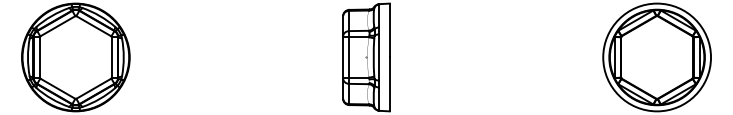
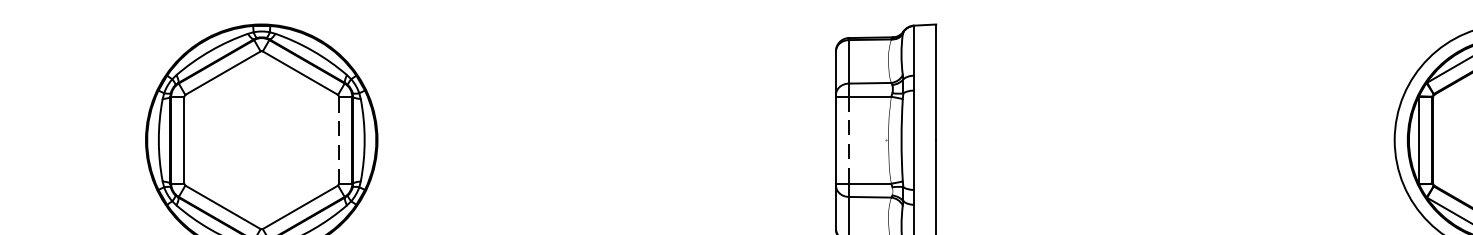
line: (111, 57) -> (338, 140), solid -> dashed
line: (349, 57) -> (849, 140), solid -> dashed

